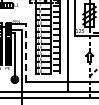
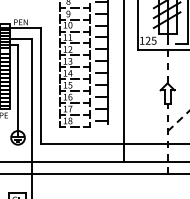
line: (26, 52) -> (41, 83), dashed -> solid

